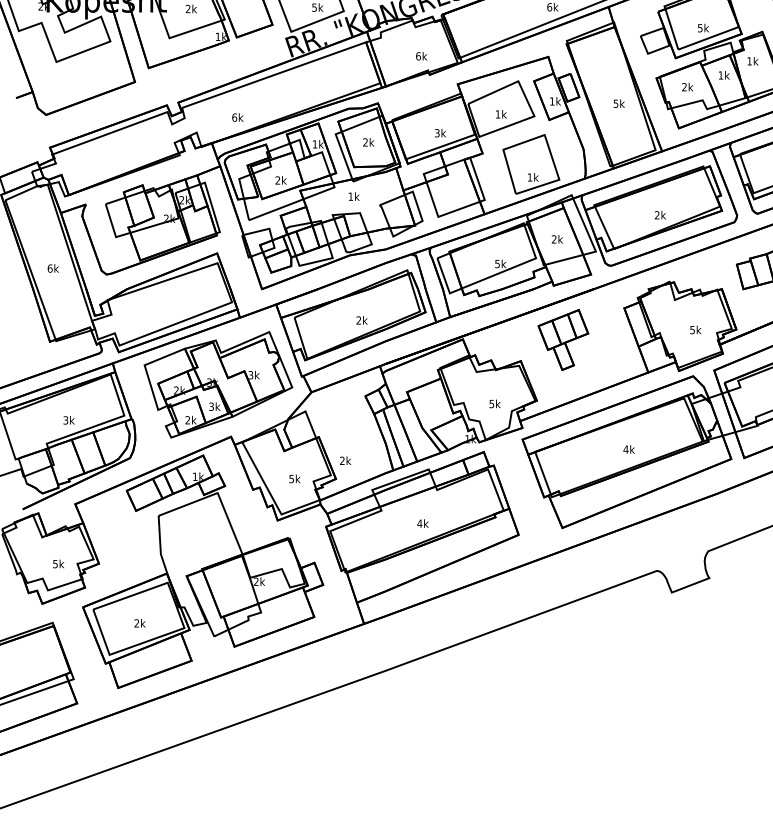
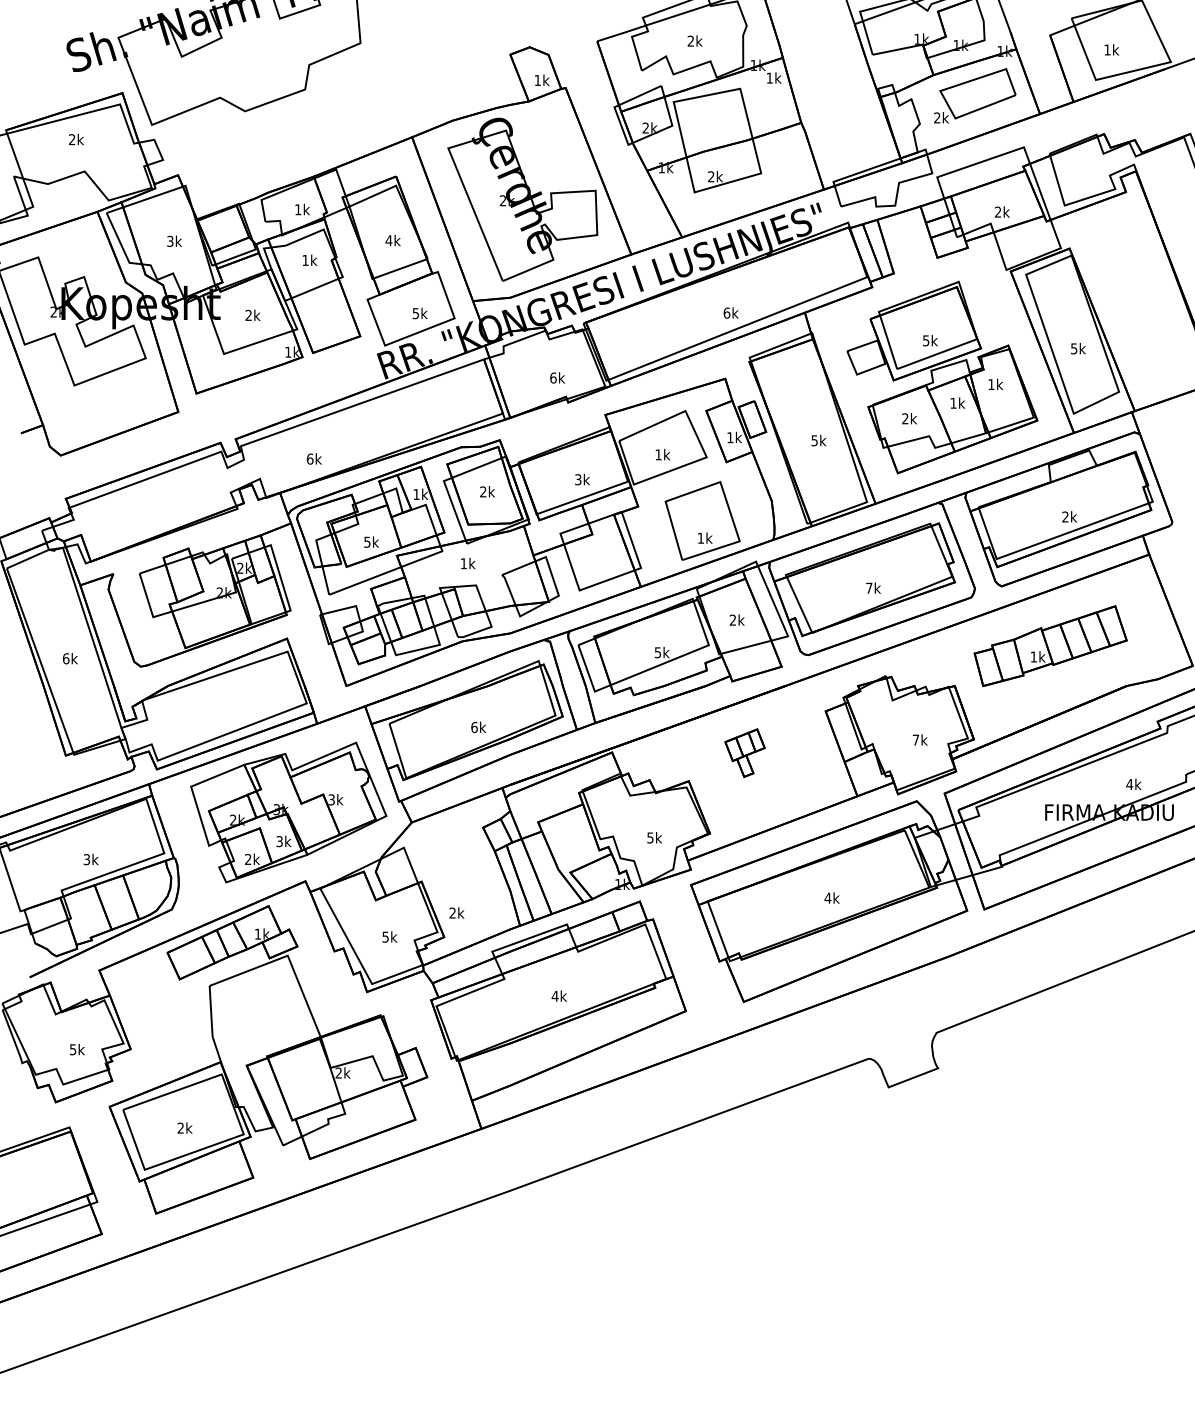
text: (277, 179) -> (367, 541), 2k -> 5k
text: (657, 214) -> (869, 587), 2k -> 7k
text: (358, 320) -> (474, 727), 2k -> 6k
text: (692, 329) -> (915, 739), 5k -> 7k
part: (562, 339) -> (744, 752), size x0.6

